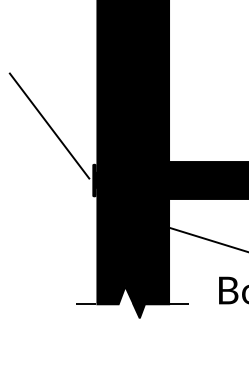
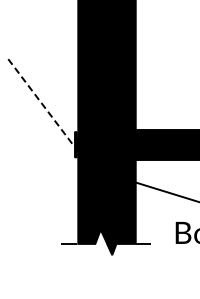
line: (49, 126) -> (39, 101), solid -> dashed

